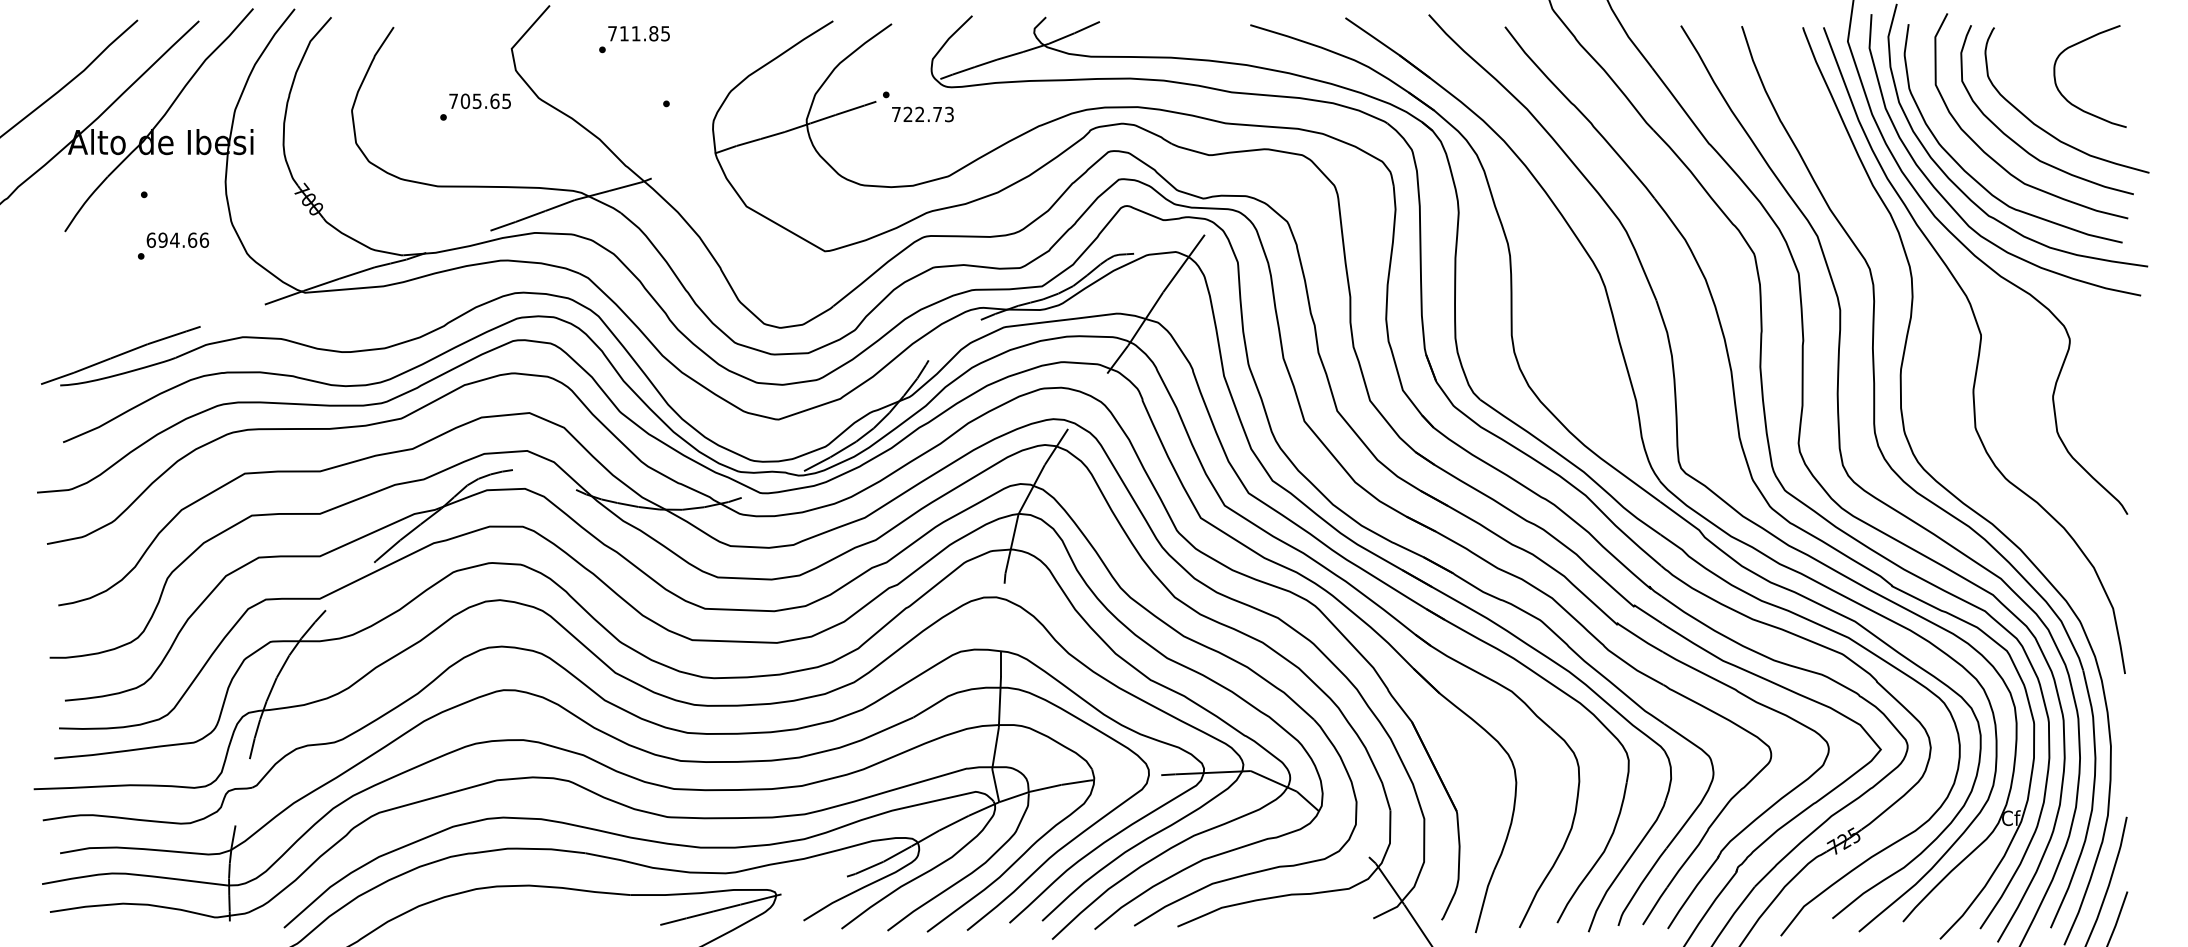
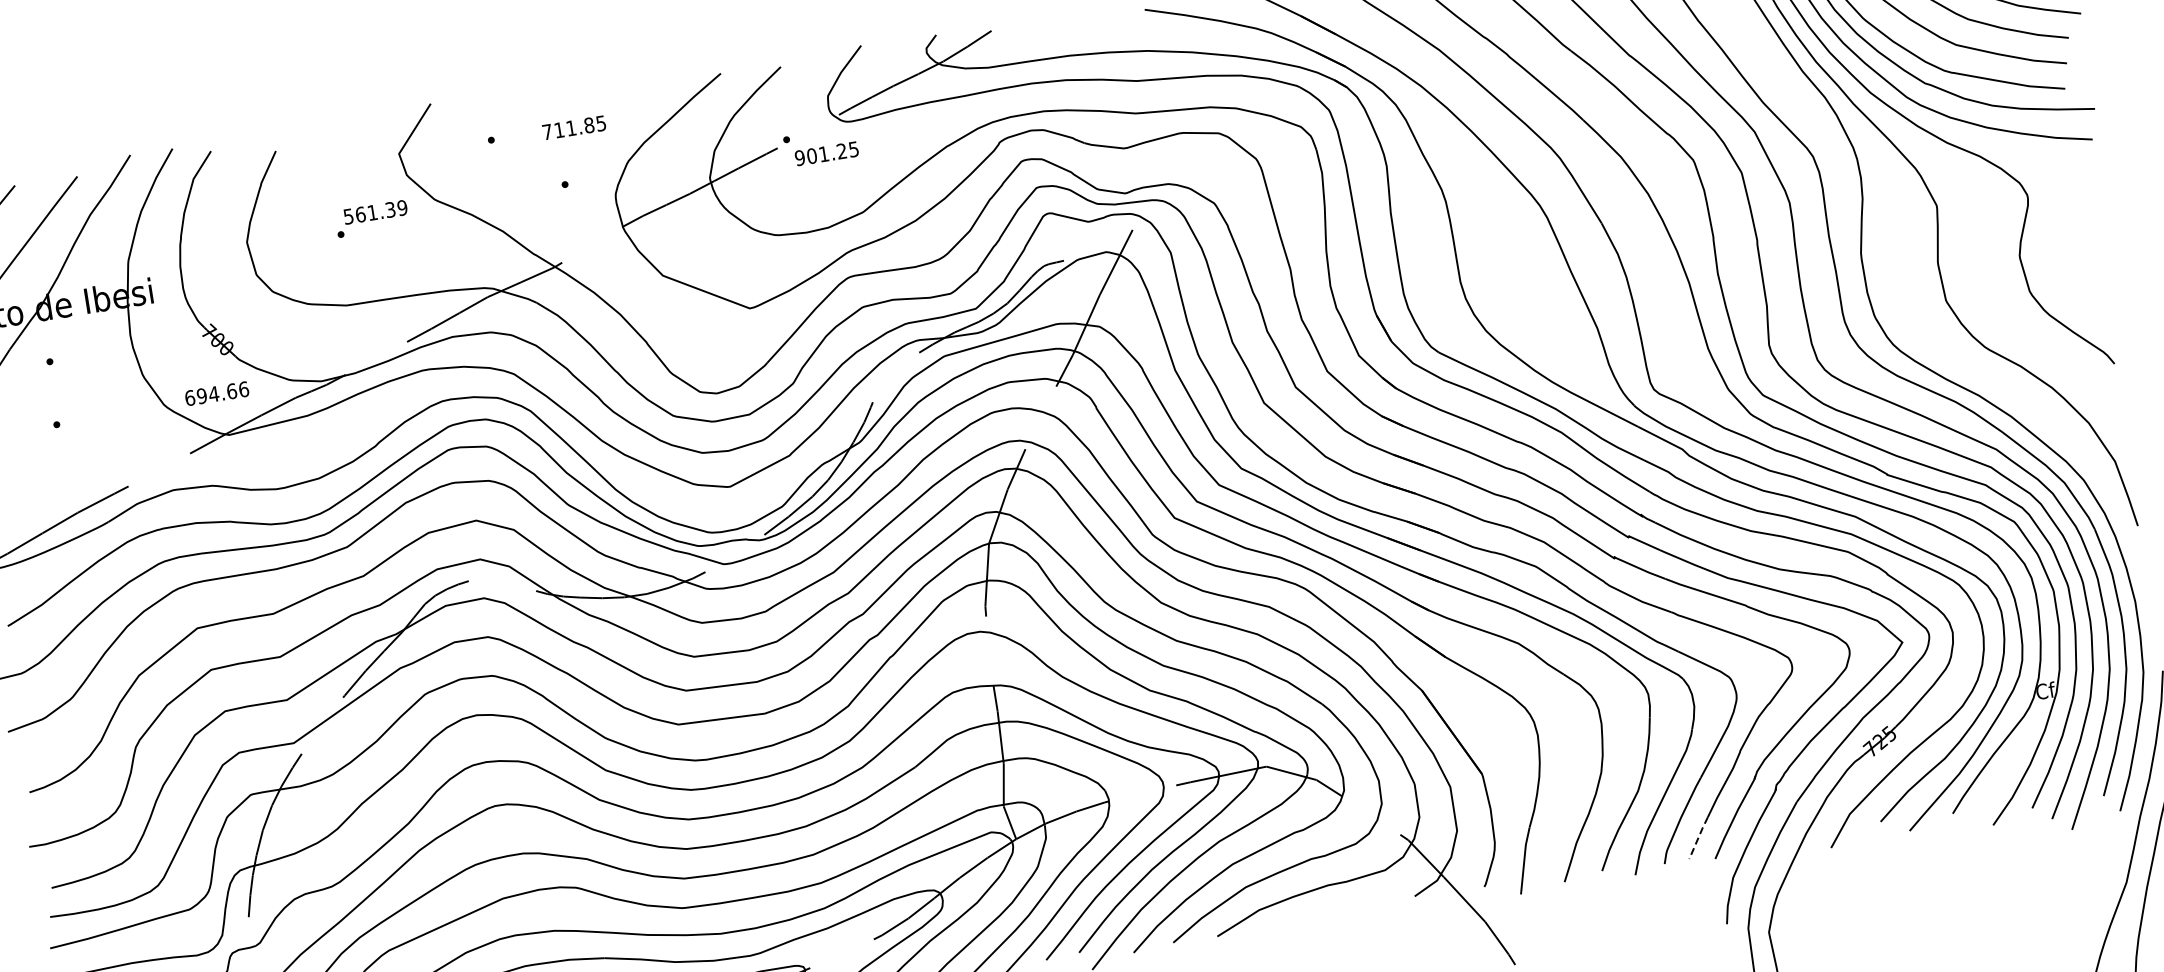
text: (638, 33) -> (573, 127), moved
text: (480, 101) -> (375, 212), 705.65 -> 561.39
text: (922, 114) -> (826, 153), 722.73 -> 901.25
text: (177, 239) -> (216, 393), moved
line: (1655, 905) -> (1699, 837), solid -> dashed

